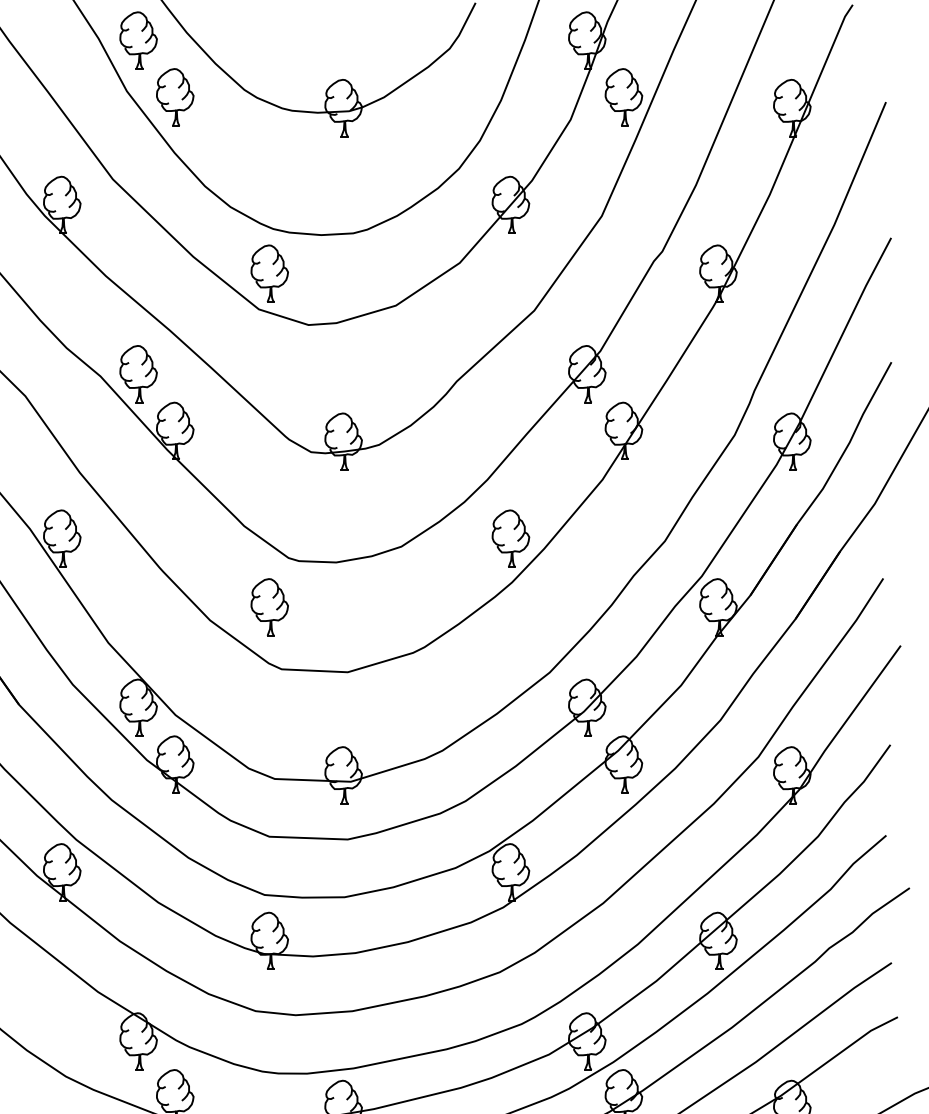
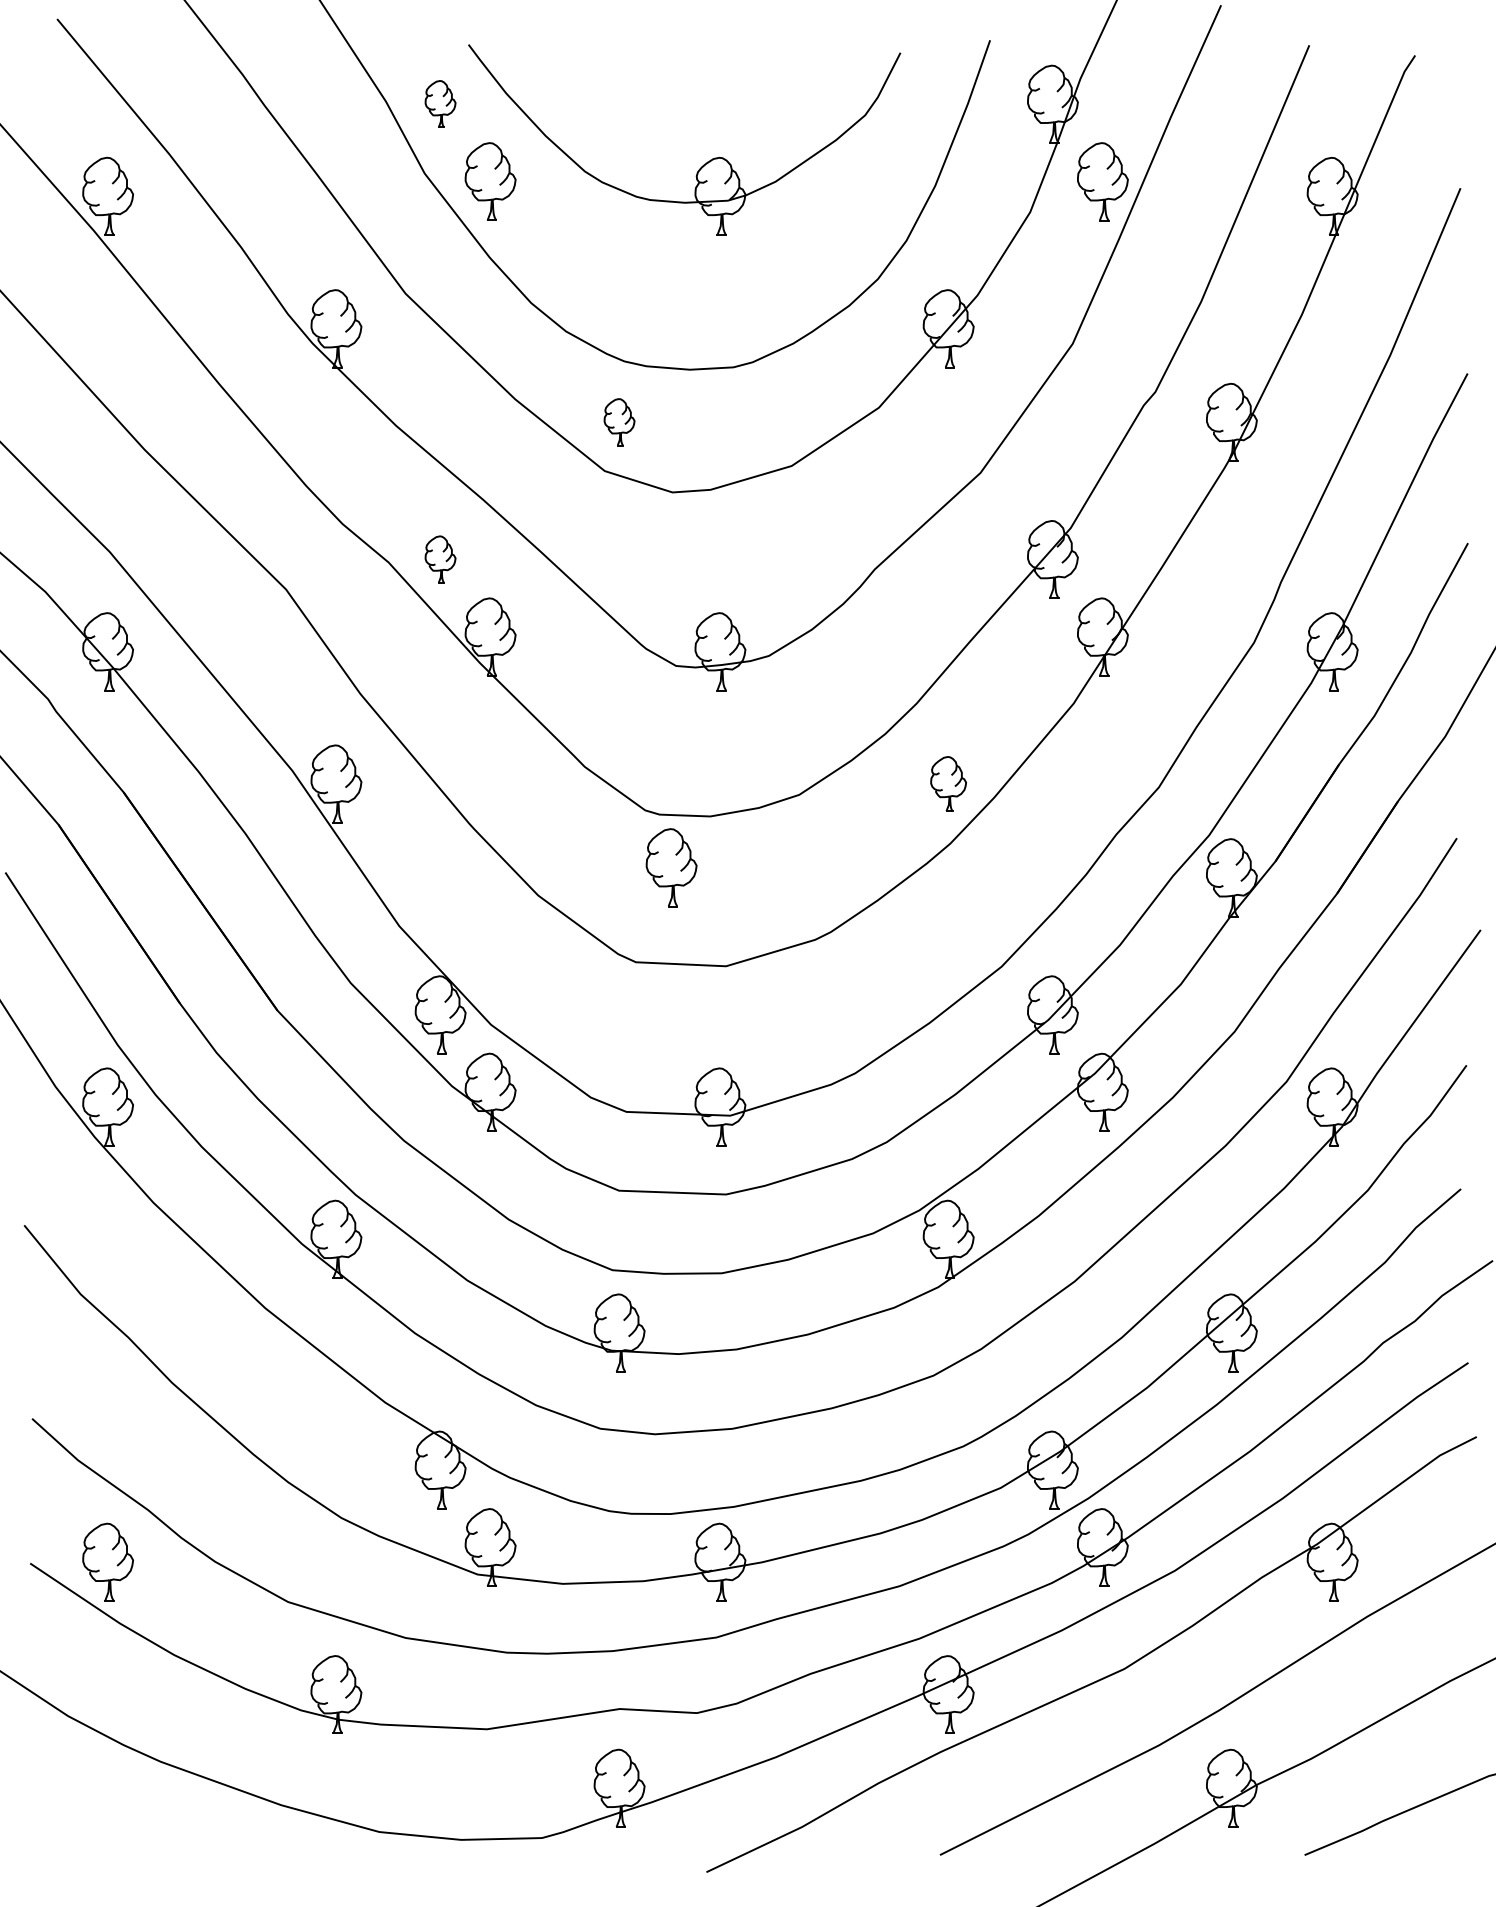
part: (138, 40) -> (440, 103), size x0.6
part: (269, 273) -> (619, 421), size x0.6
part: (138, 374) -> (440, 559), size x0.6
part: (510, 538) -> (948, 783), size x0.7
part: (269, 607) -> (671, 867), moved

